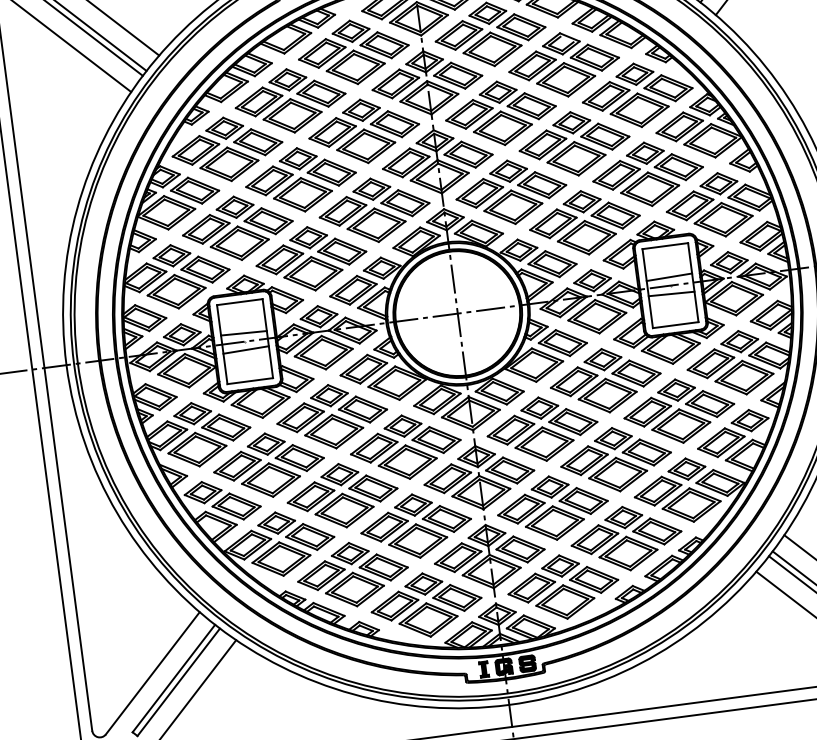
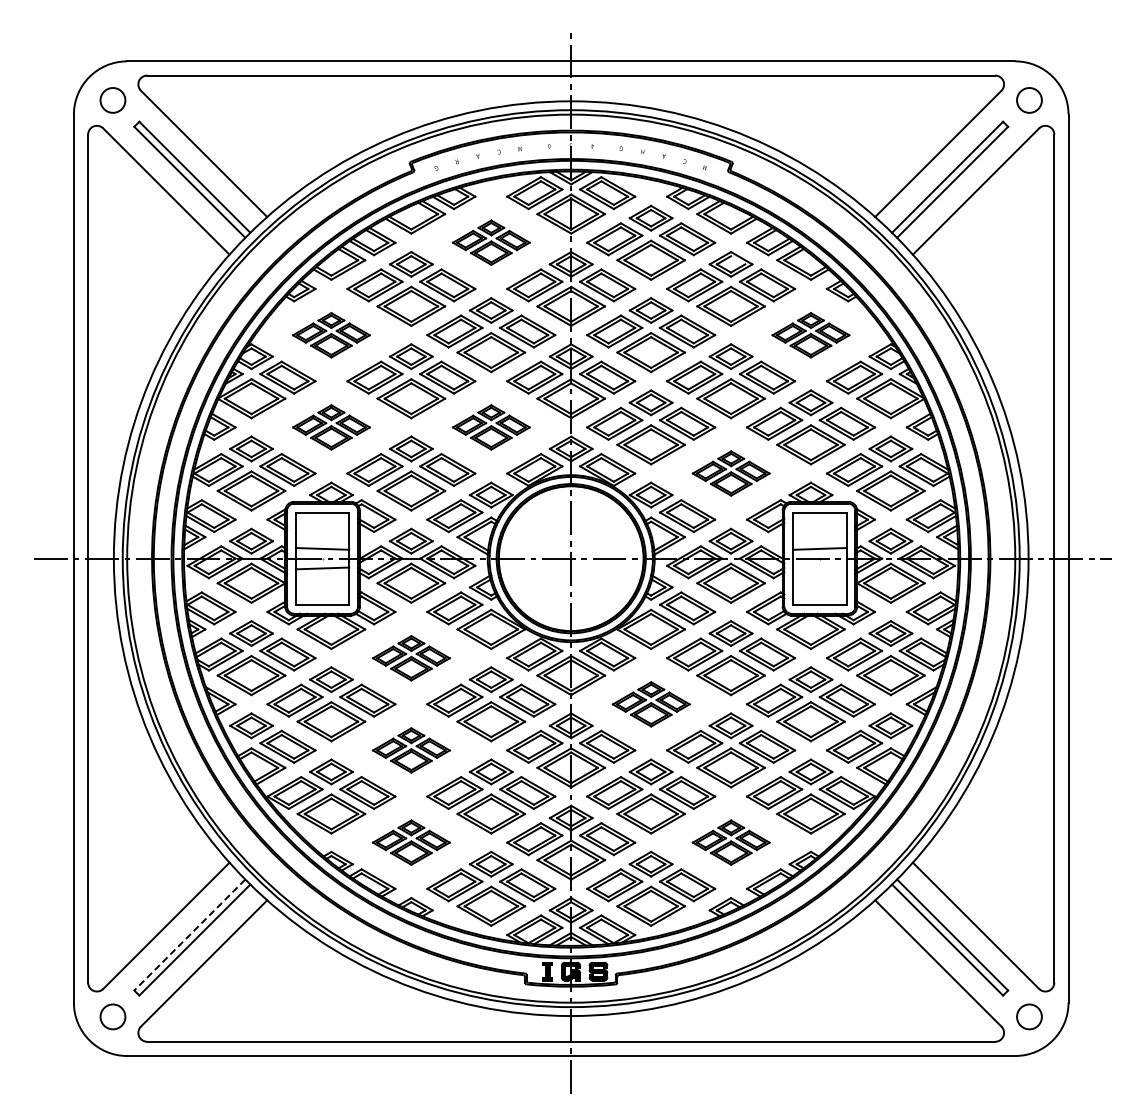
part: (353, 52) -> (491, 242), size x0.6
part: (637, 95) -> (810, 335), size x0.6
part: (227, 149) -> (331, 335), size x0.6
part: (374, 210) -> (491, 427), size x0.6
part: (585, 222) -> (731, 473), size x0.6
part: (237, 228) -> (331, 427), size x0.6
line: (671, 294) -> (819, 568), removed
part: (332, 417) -> (411, 658), size x0.6
part: (542, 429) -> (651, 704), size x0.6
part: (342, 495) -> (411, 750), size x0.6
part: (626, 538) -> (731, 842), size x0.6
part: (353, 574) -> (411, 842), size x0.6
line: (173, 679) -> (189, 935), solid -> dashed

